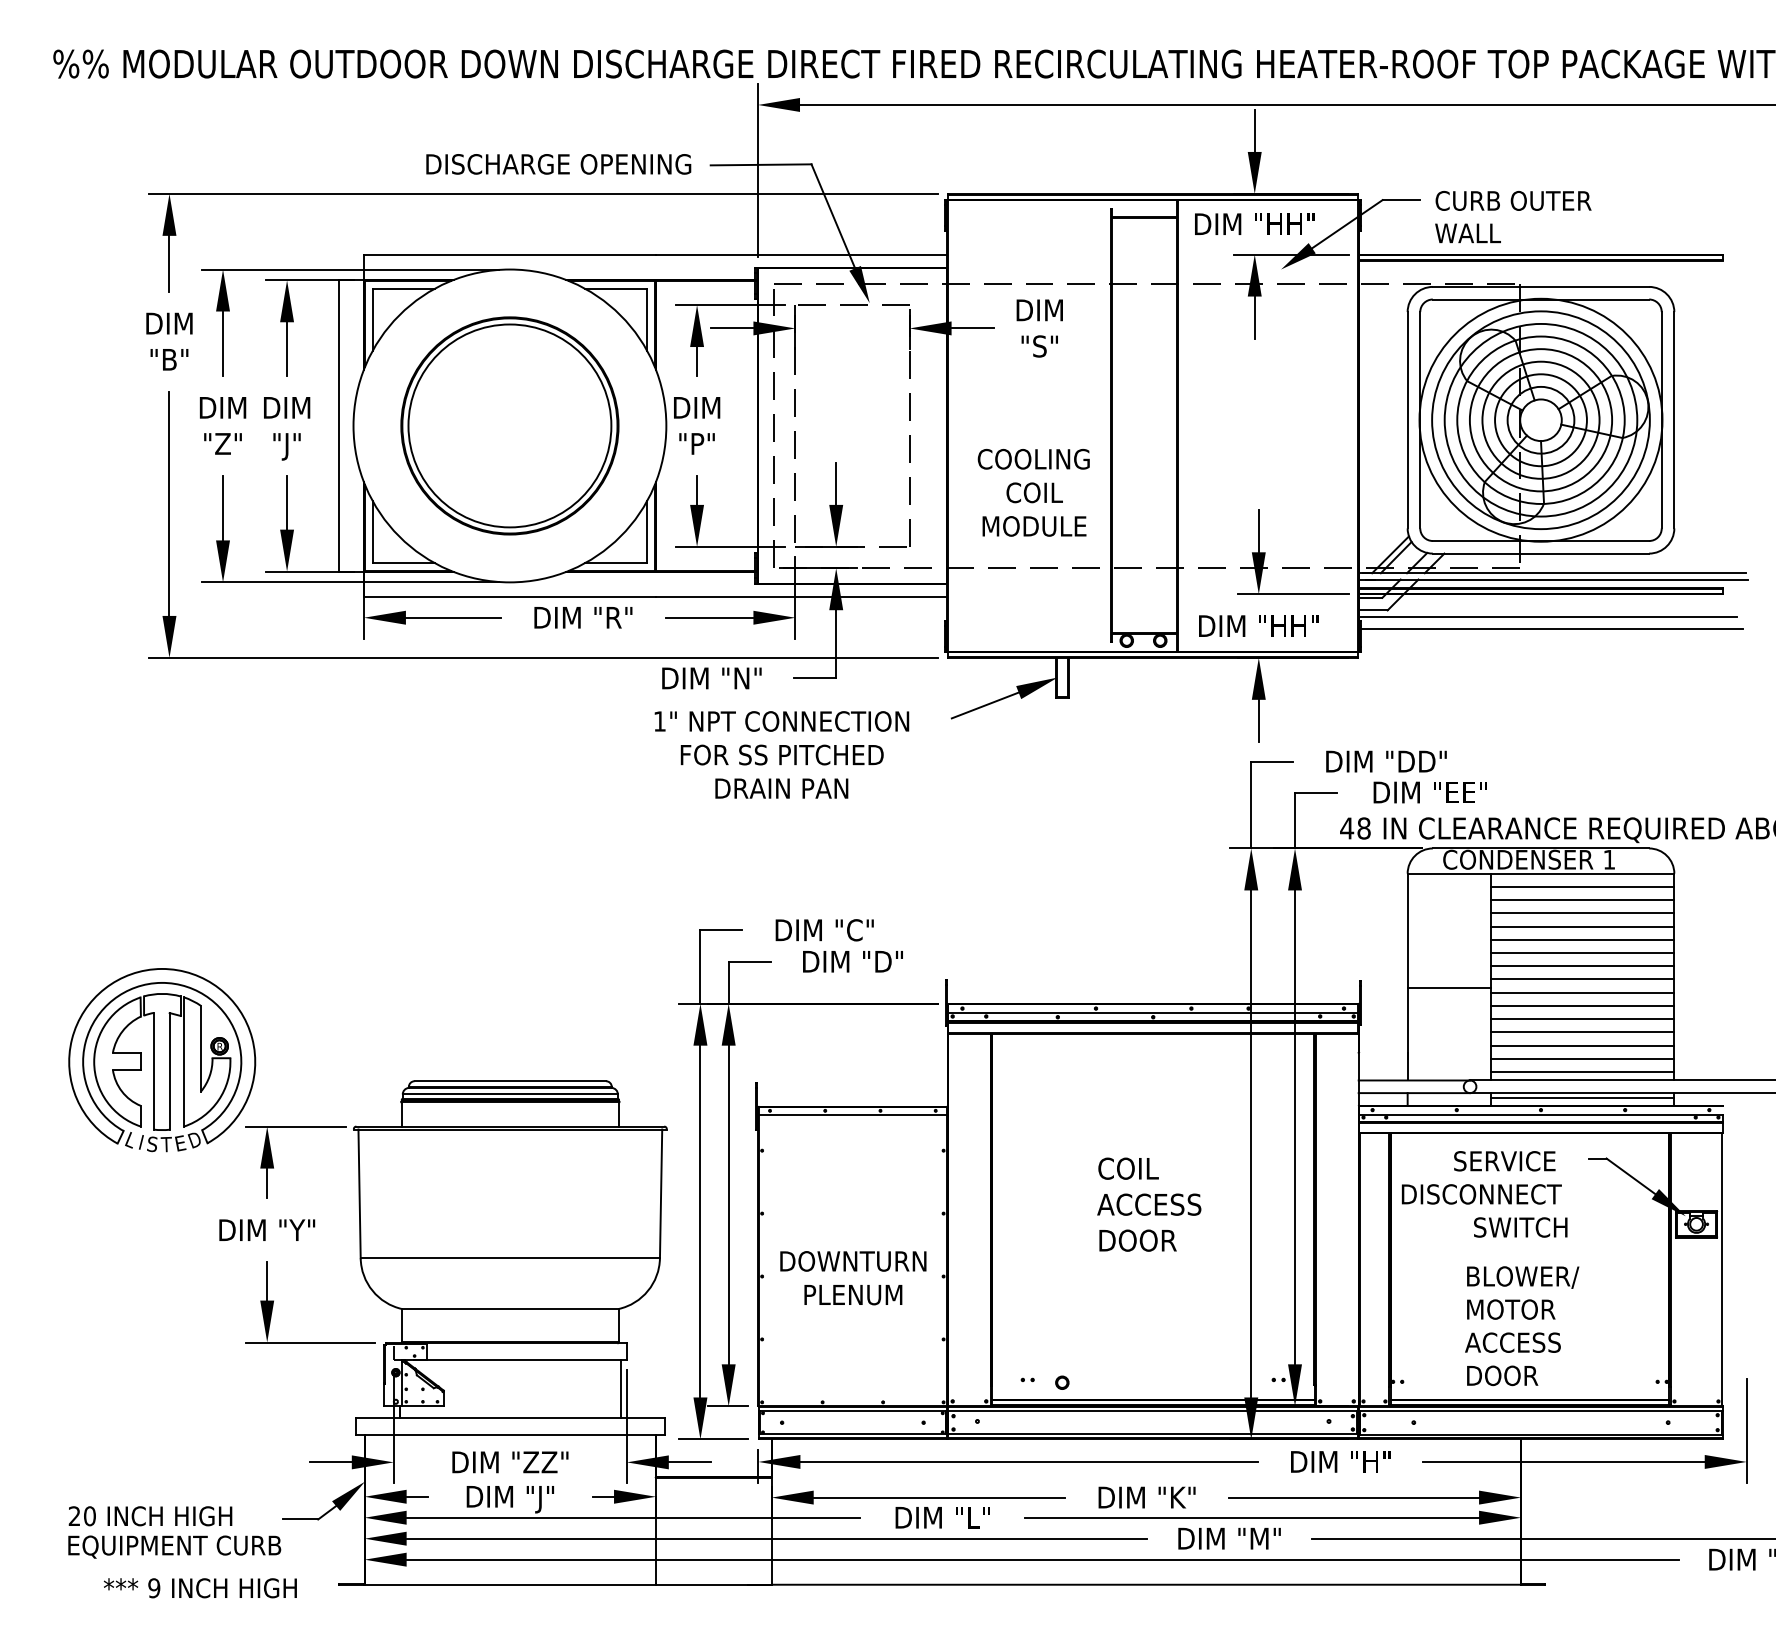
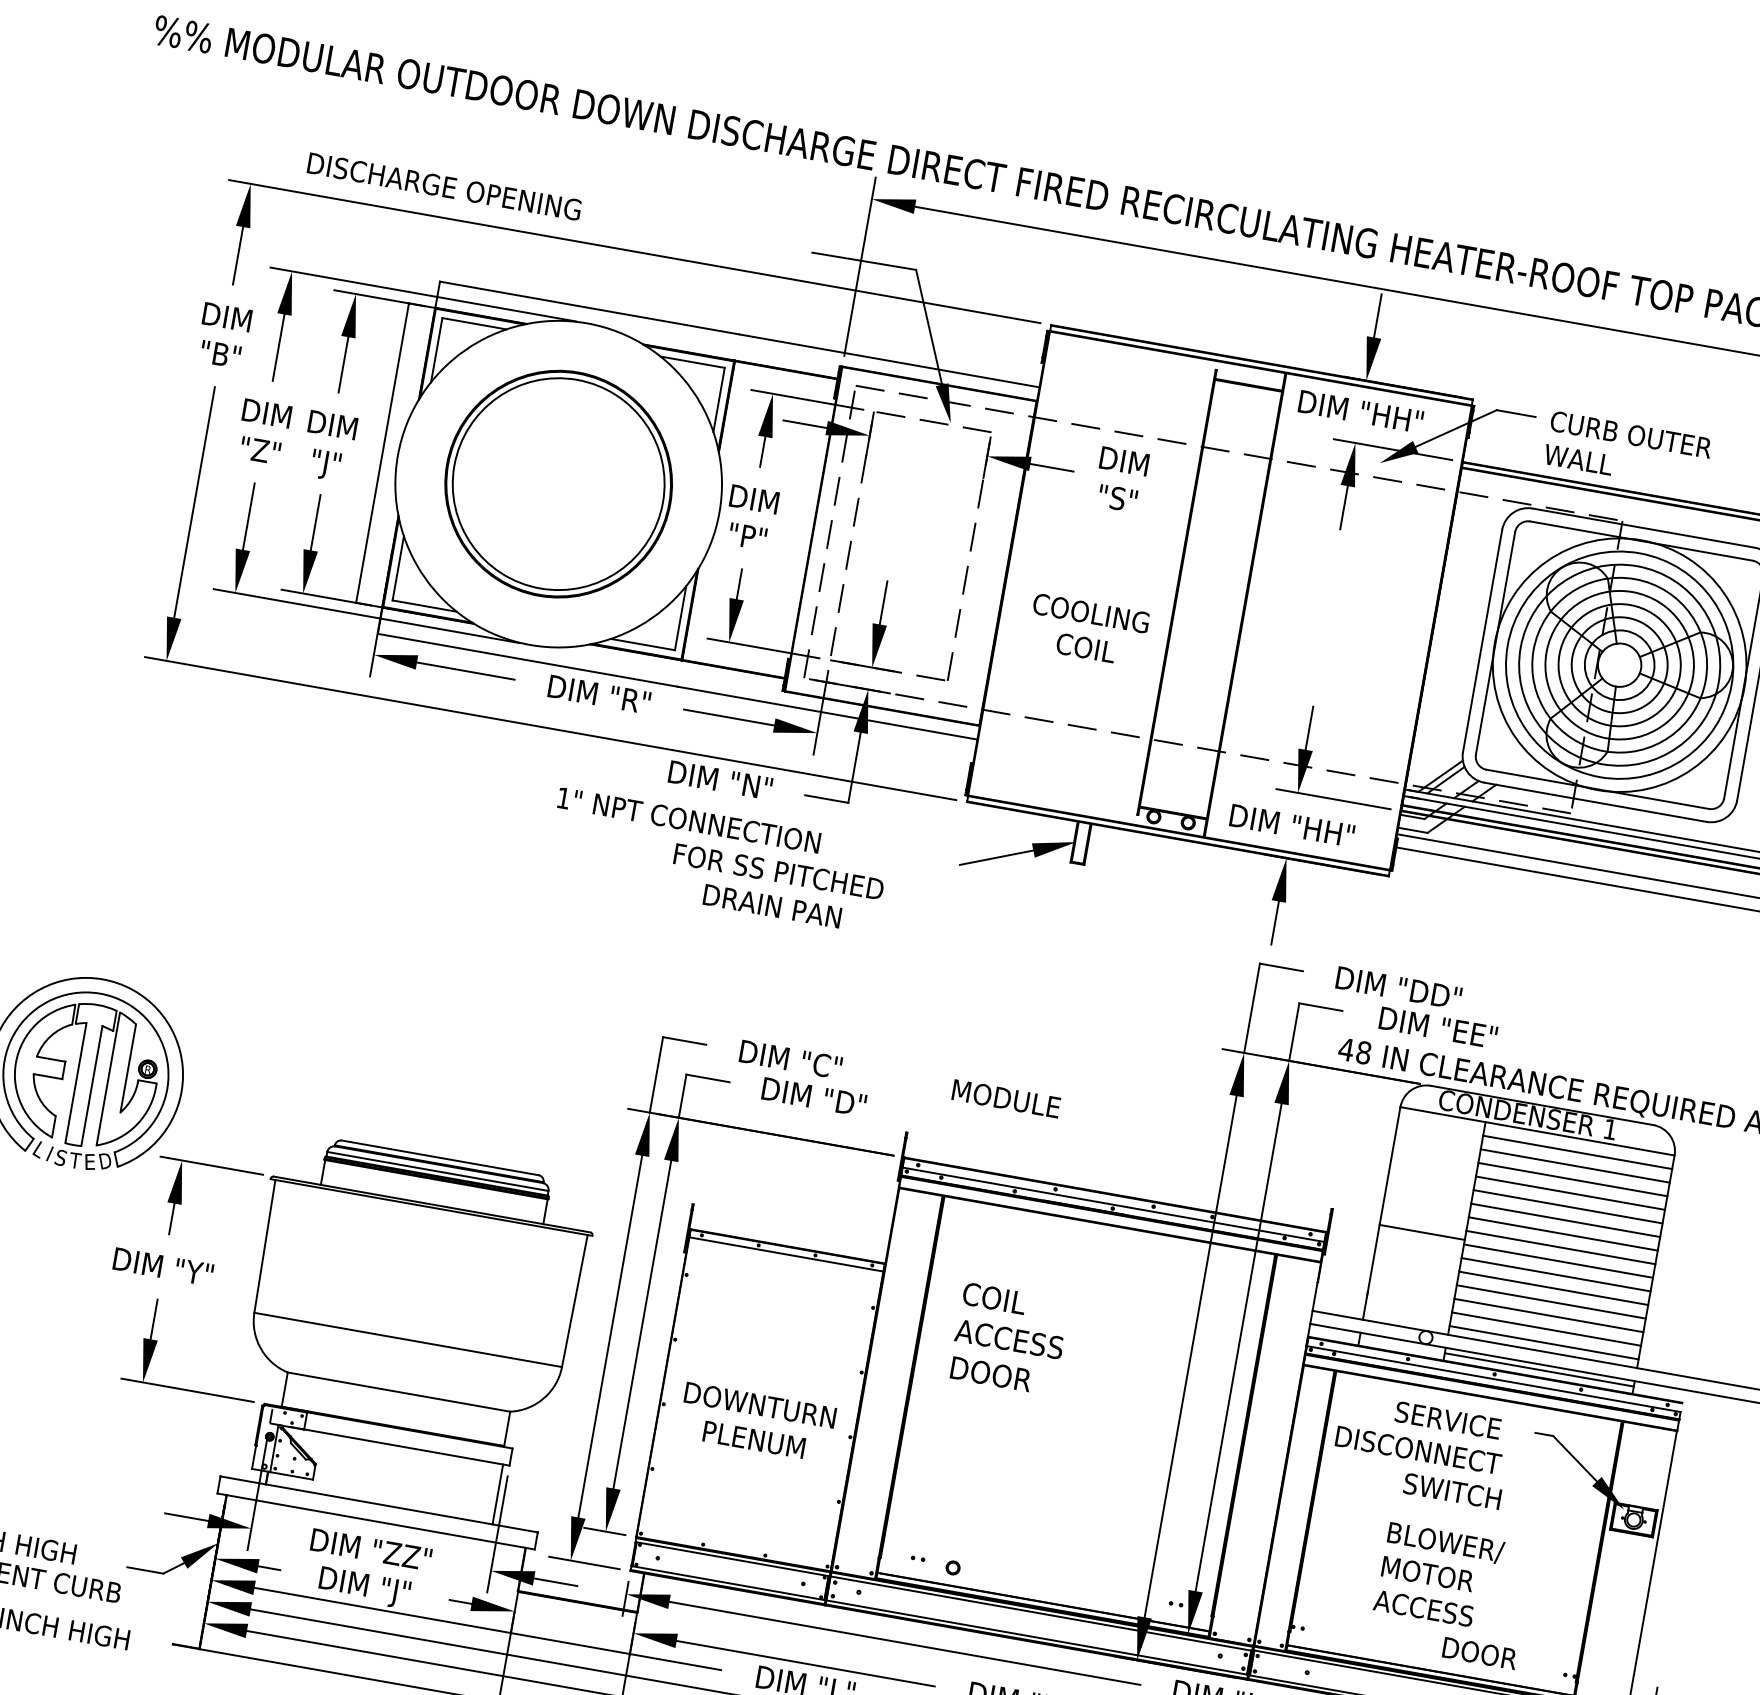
text: (558, 164) -> (444, 186), moved
text: (1034, 526) -> (1006, 1098), moved
text: (781, 721) -> (688, 820), moved
text: (1149, 1204) -> (1009, 1339), moved
text: (1502, 1375) -> (1479, 1653), moved

